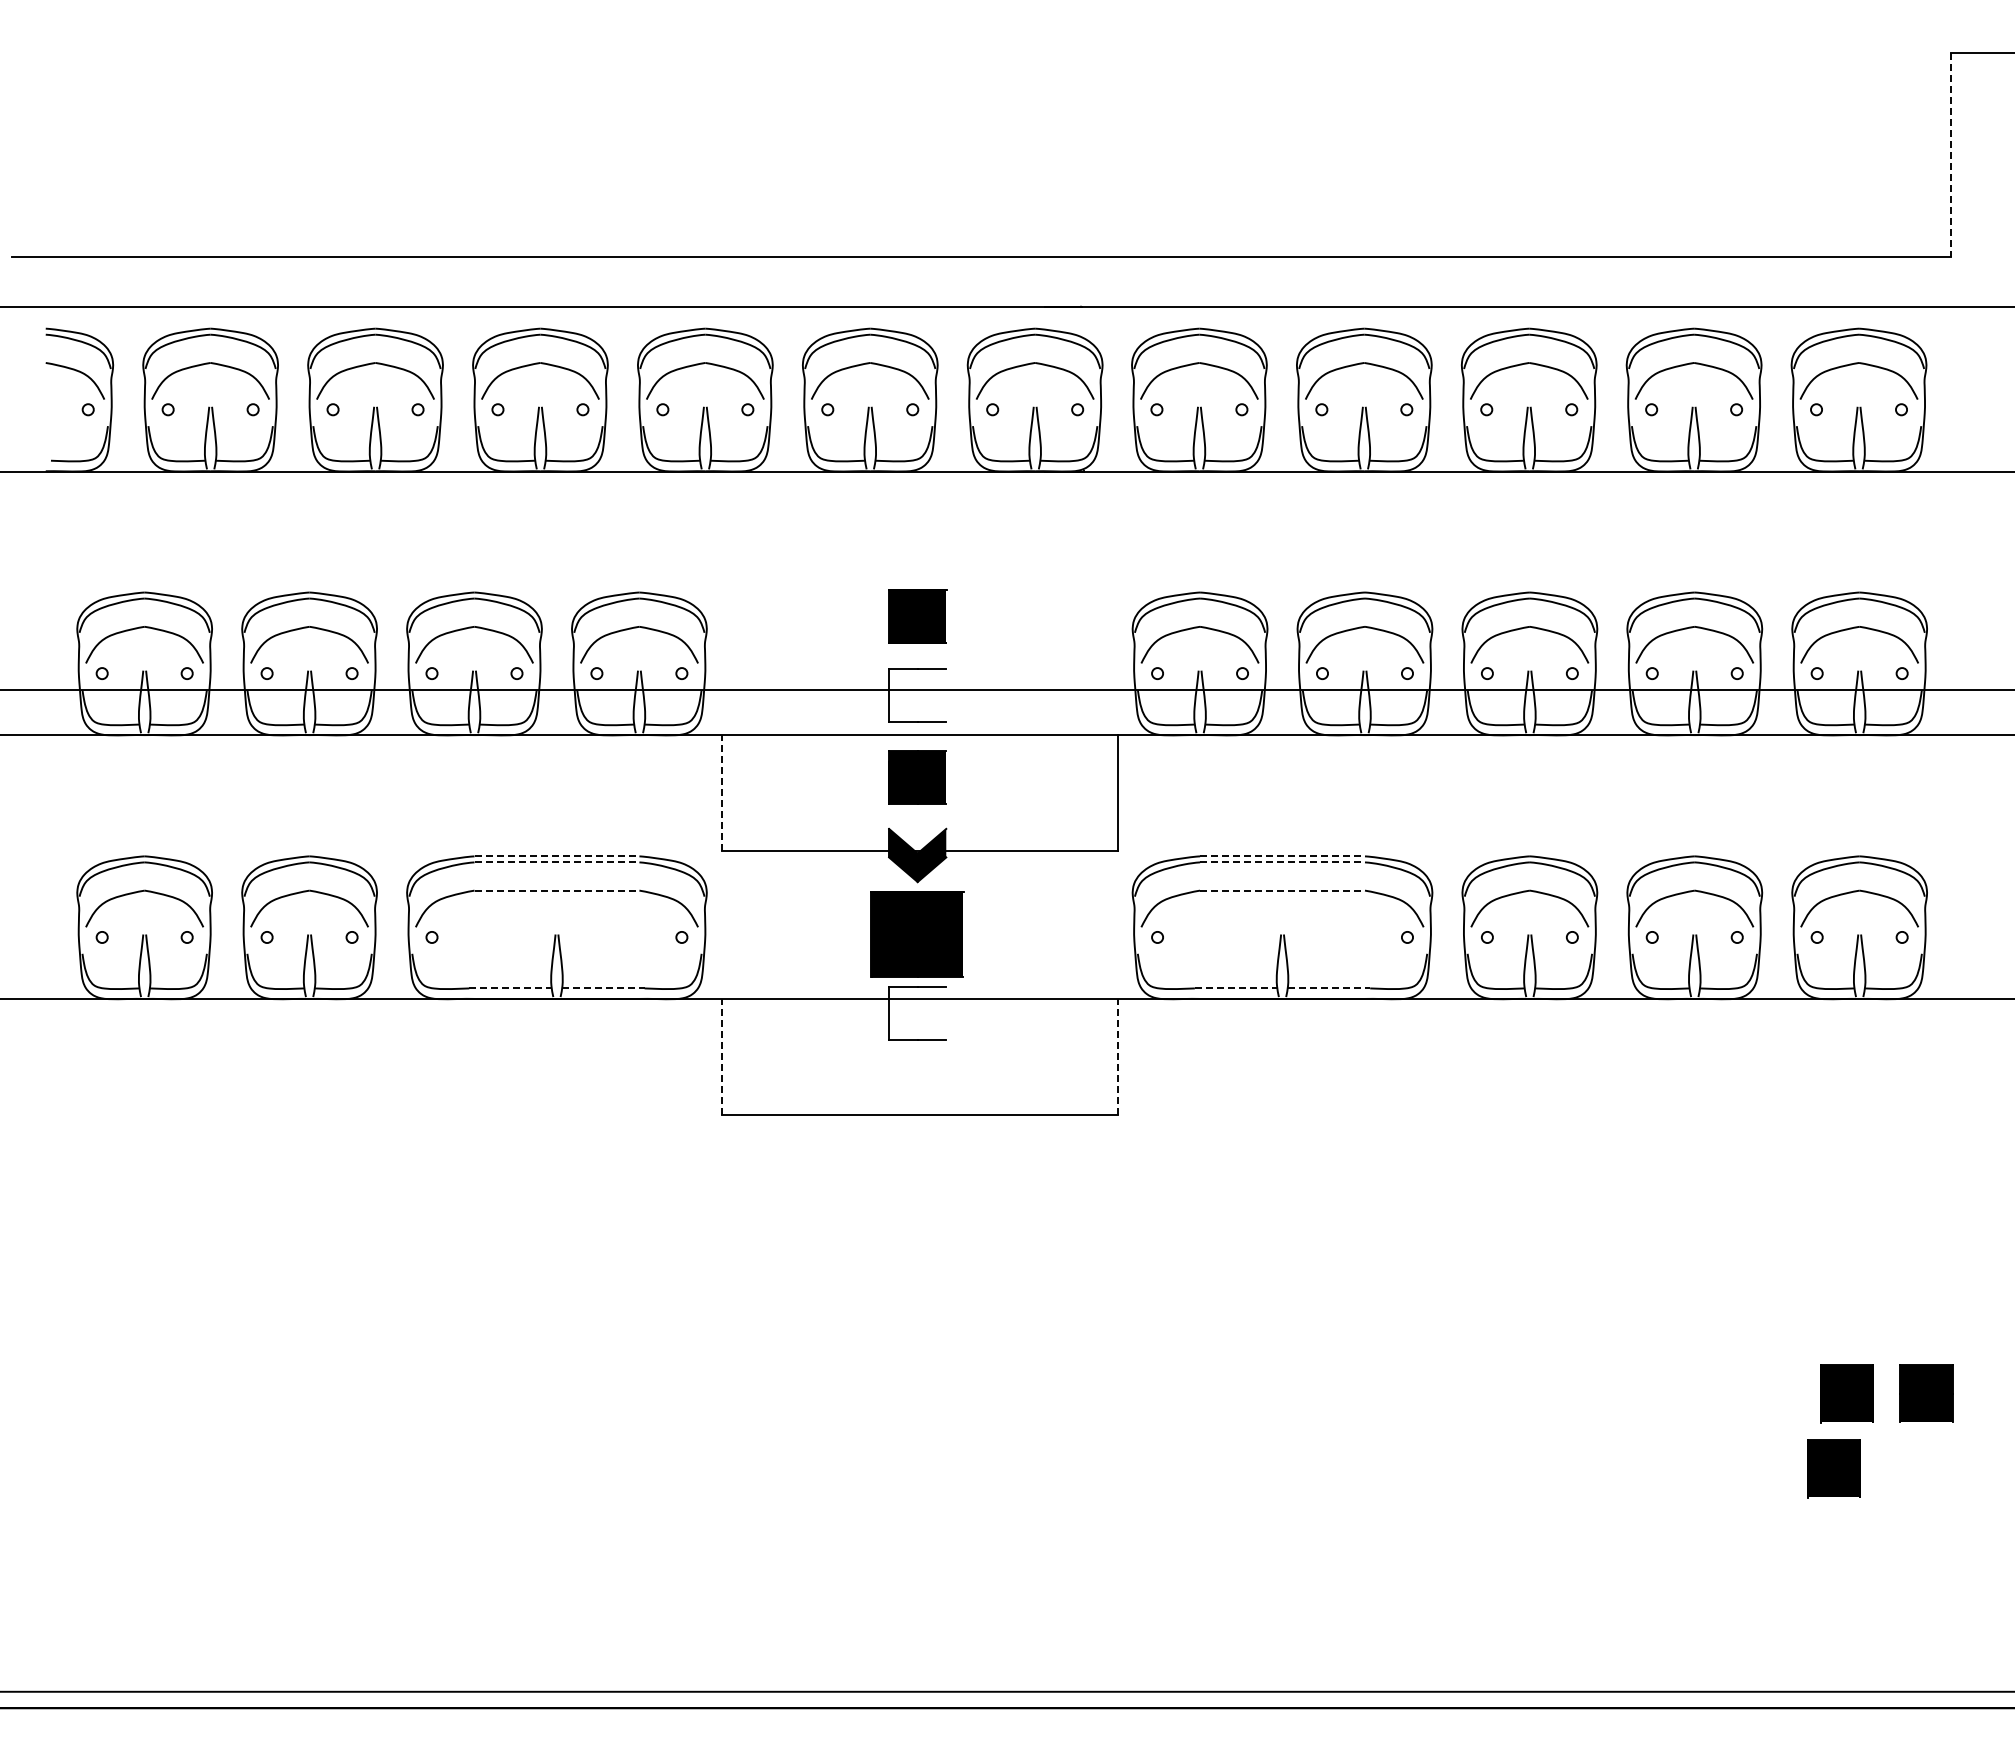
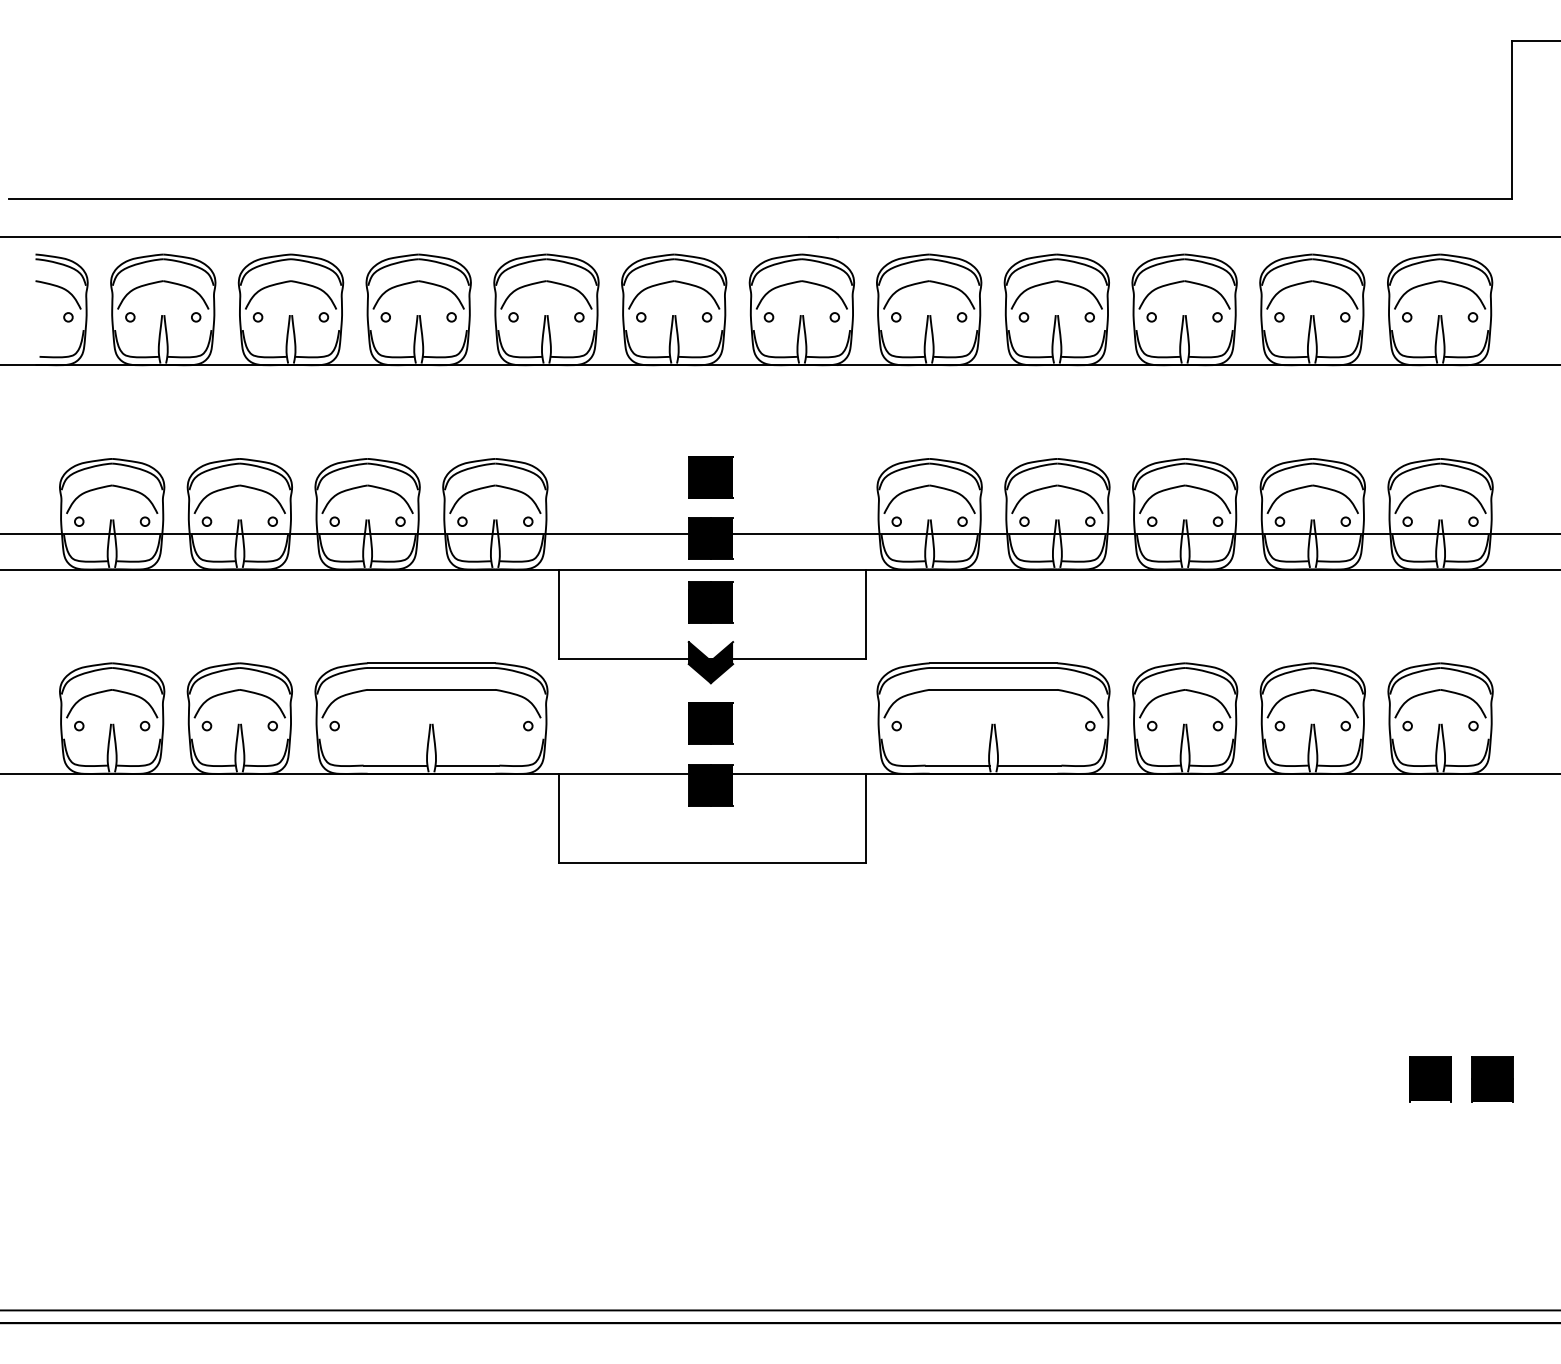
line: (1951, 155) -> (1511, 120), dashed -> solid
fill: (917, 695) -> (710, 538), added
line: (721, 793) -> (558, 614), dashed -> solid
line: (557, 856) -> (431, 663), dashed -> solid
line: (1283, 856) -> (994, 663), dashed -> solid
line: (557, 862) -> (431, 668), dashed -> solid
line: (1283, 862) -> (994, 668), dashed -> solid
line: (557, 890) -> (431, 689), dashed -> solid
line: (1283, 890) -> (994, 689), dashed -> solid
part: (917, 934) -> (710, 723), size x0.62
line: (511, 988) -> (396, 765), dashed -> solid
line: (603, 988) -> (467, 765), dashed -> solid
line: (1236, 988) -> (957, 765), dashed -> solid
line: (1329, 988) -> (1029, 765), dashed -> solid
fill: (917, 1013) -> (710, 785), added
line: (721, 1056) -> (558, 818), dashed -> solid
line: (1117, 1056) -> (865, 818), dashed -> solid
part: (1833, 1468) -> (1420, 1137), removed

